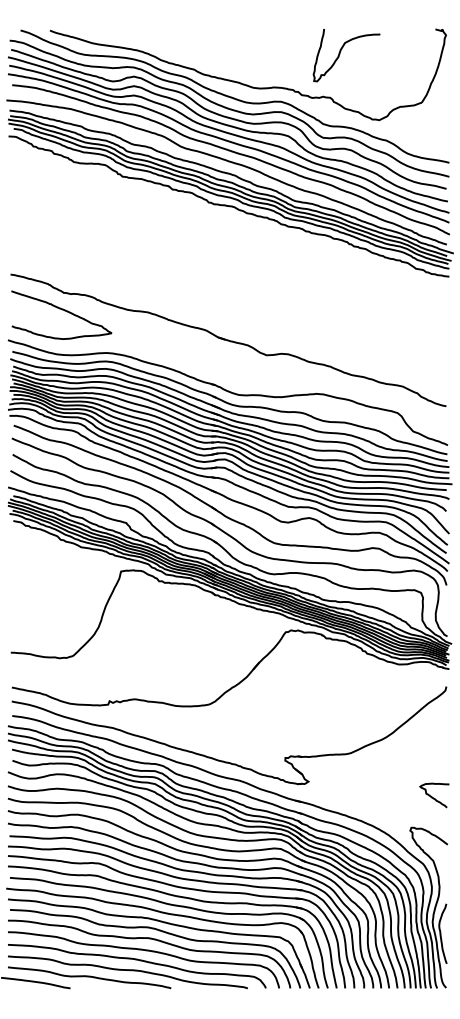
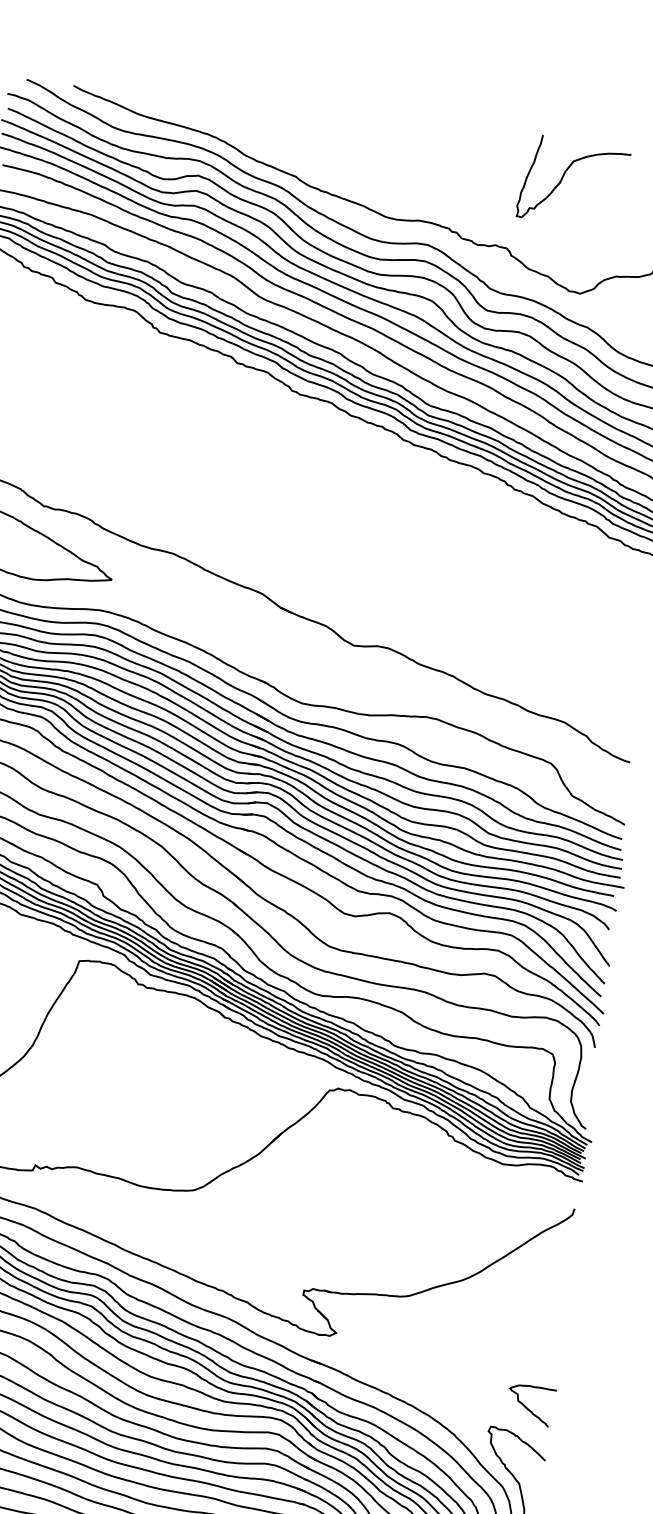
curve: (340, 54) -> (563, 178), moved
curve: (434, 797) -> (530, 1408), moved

